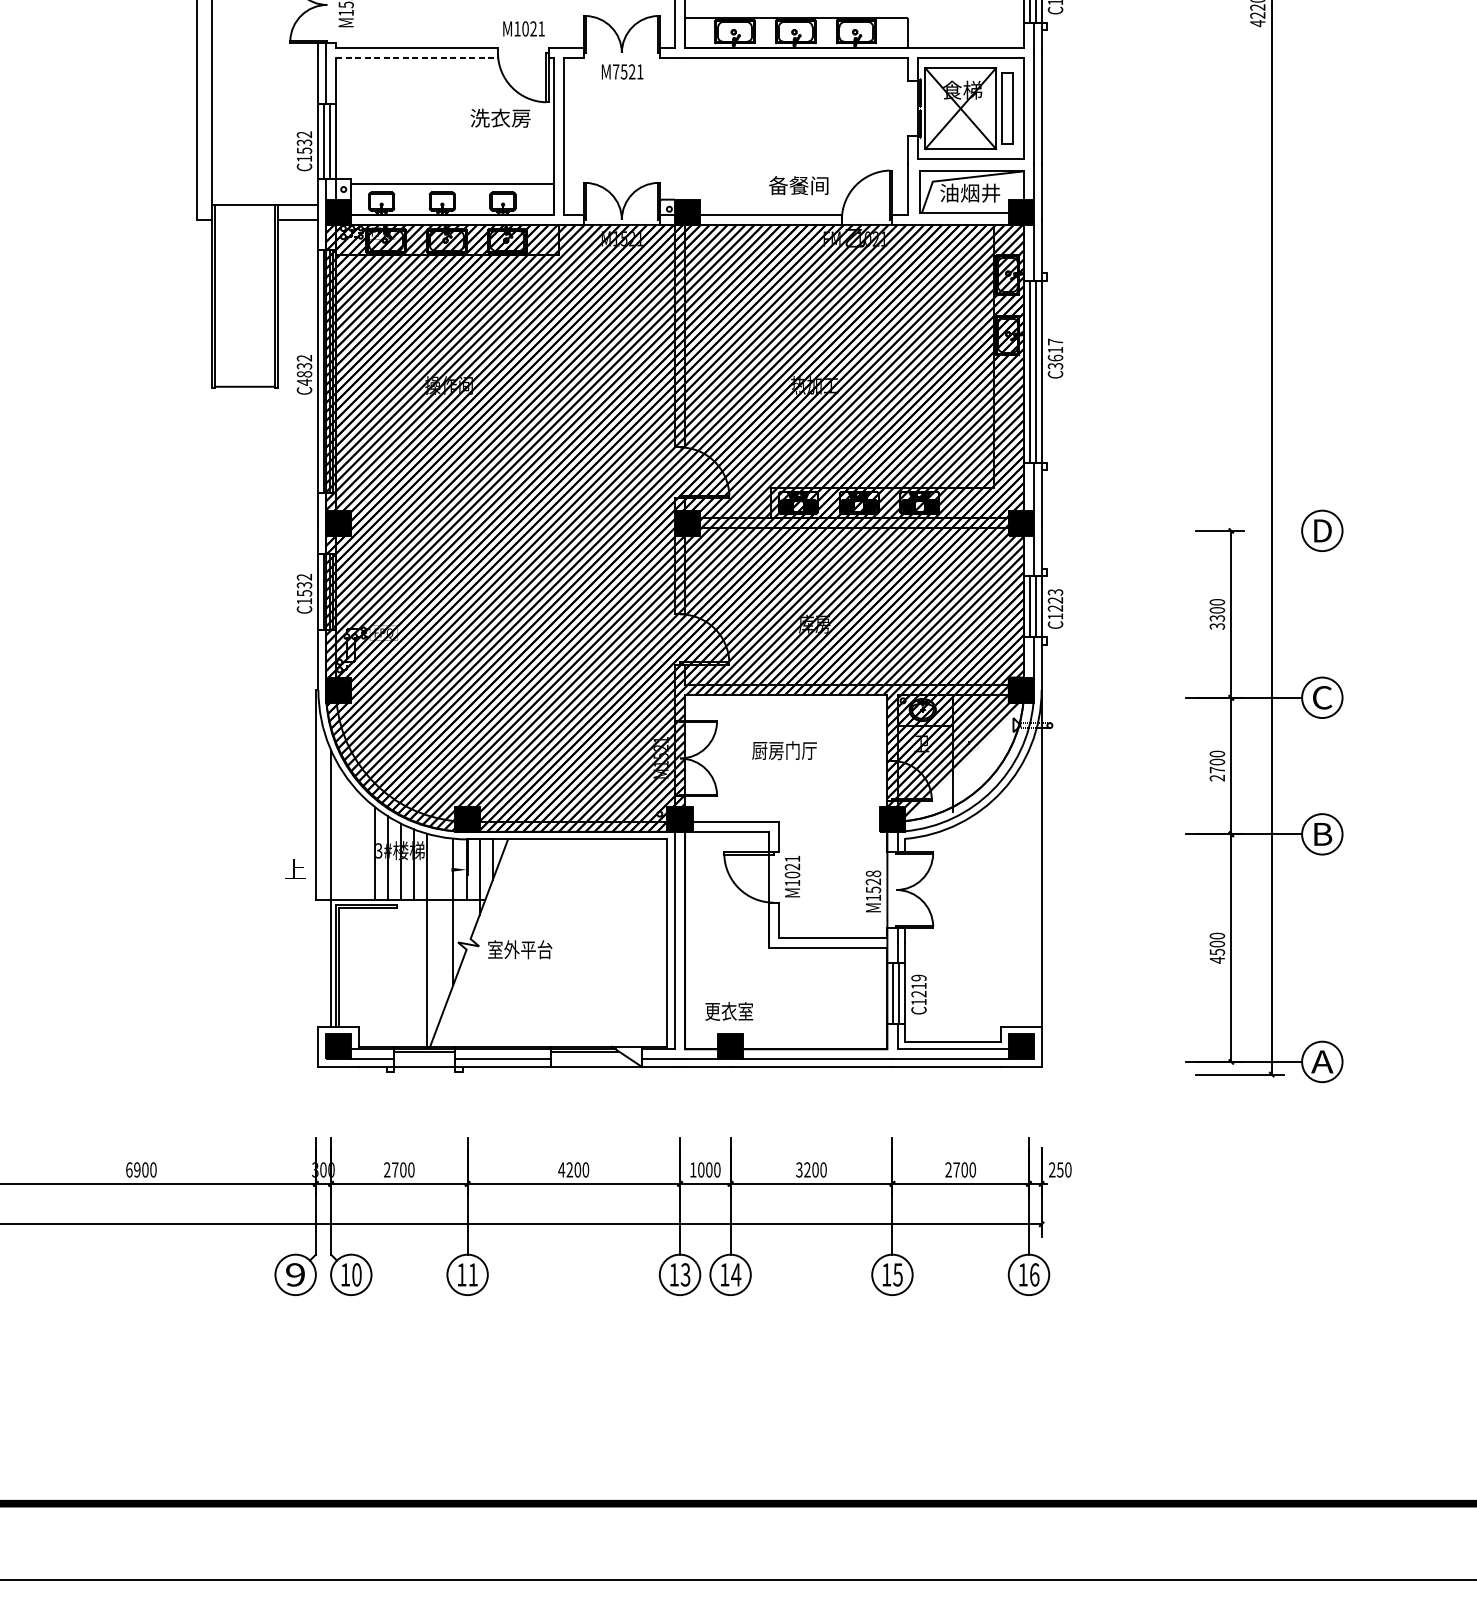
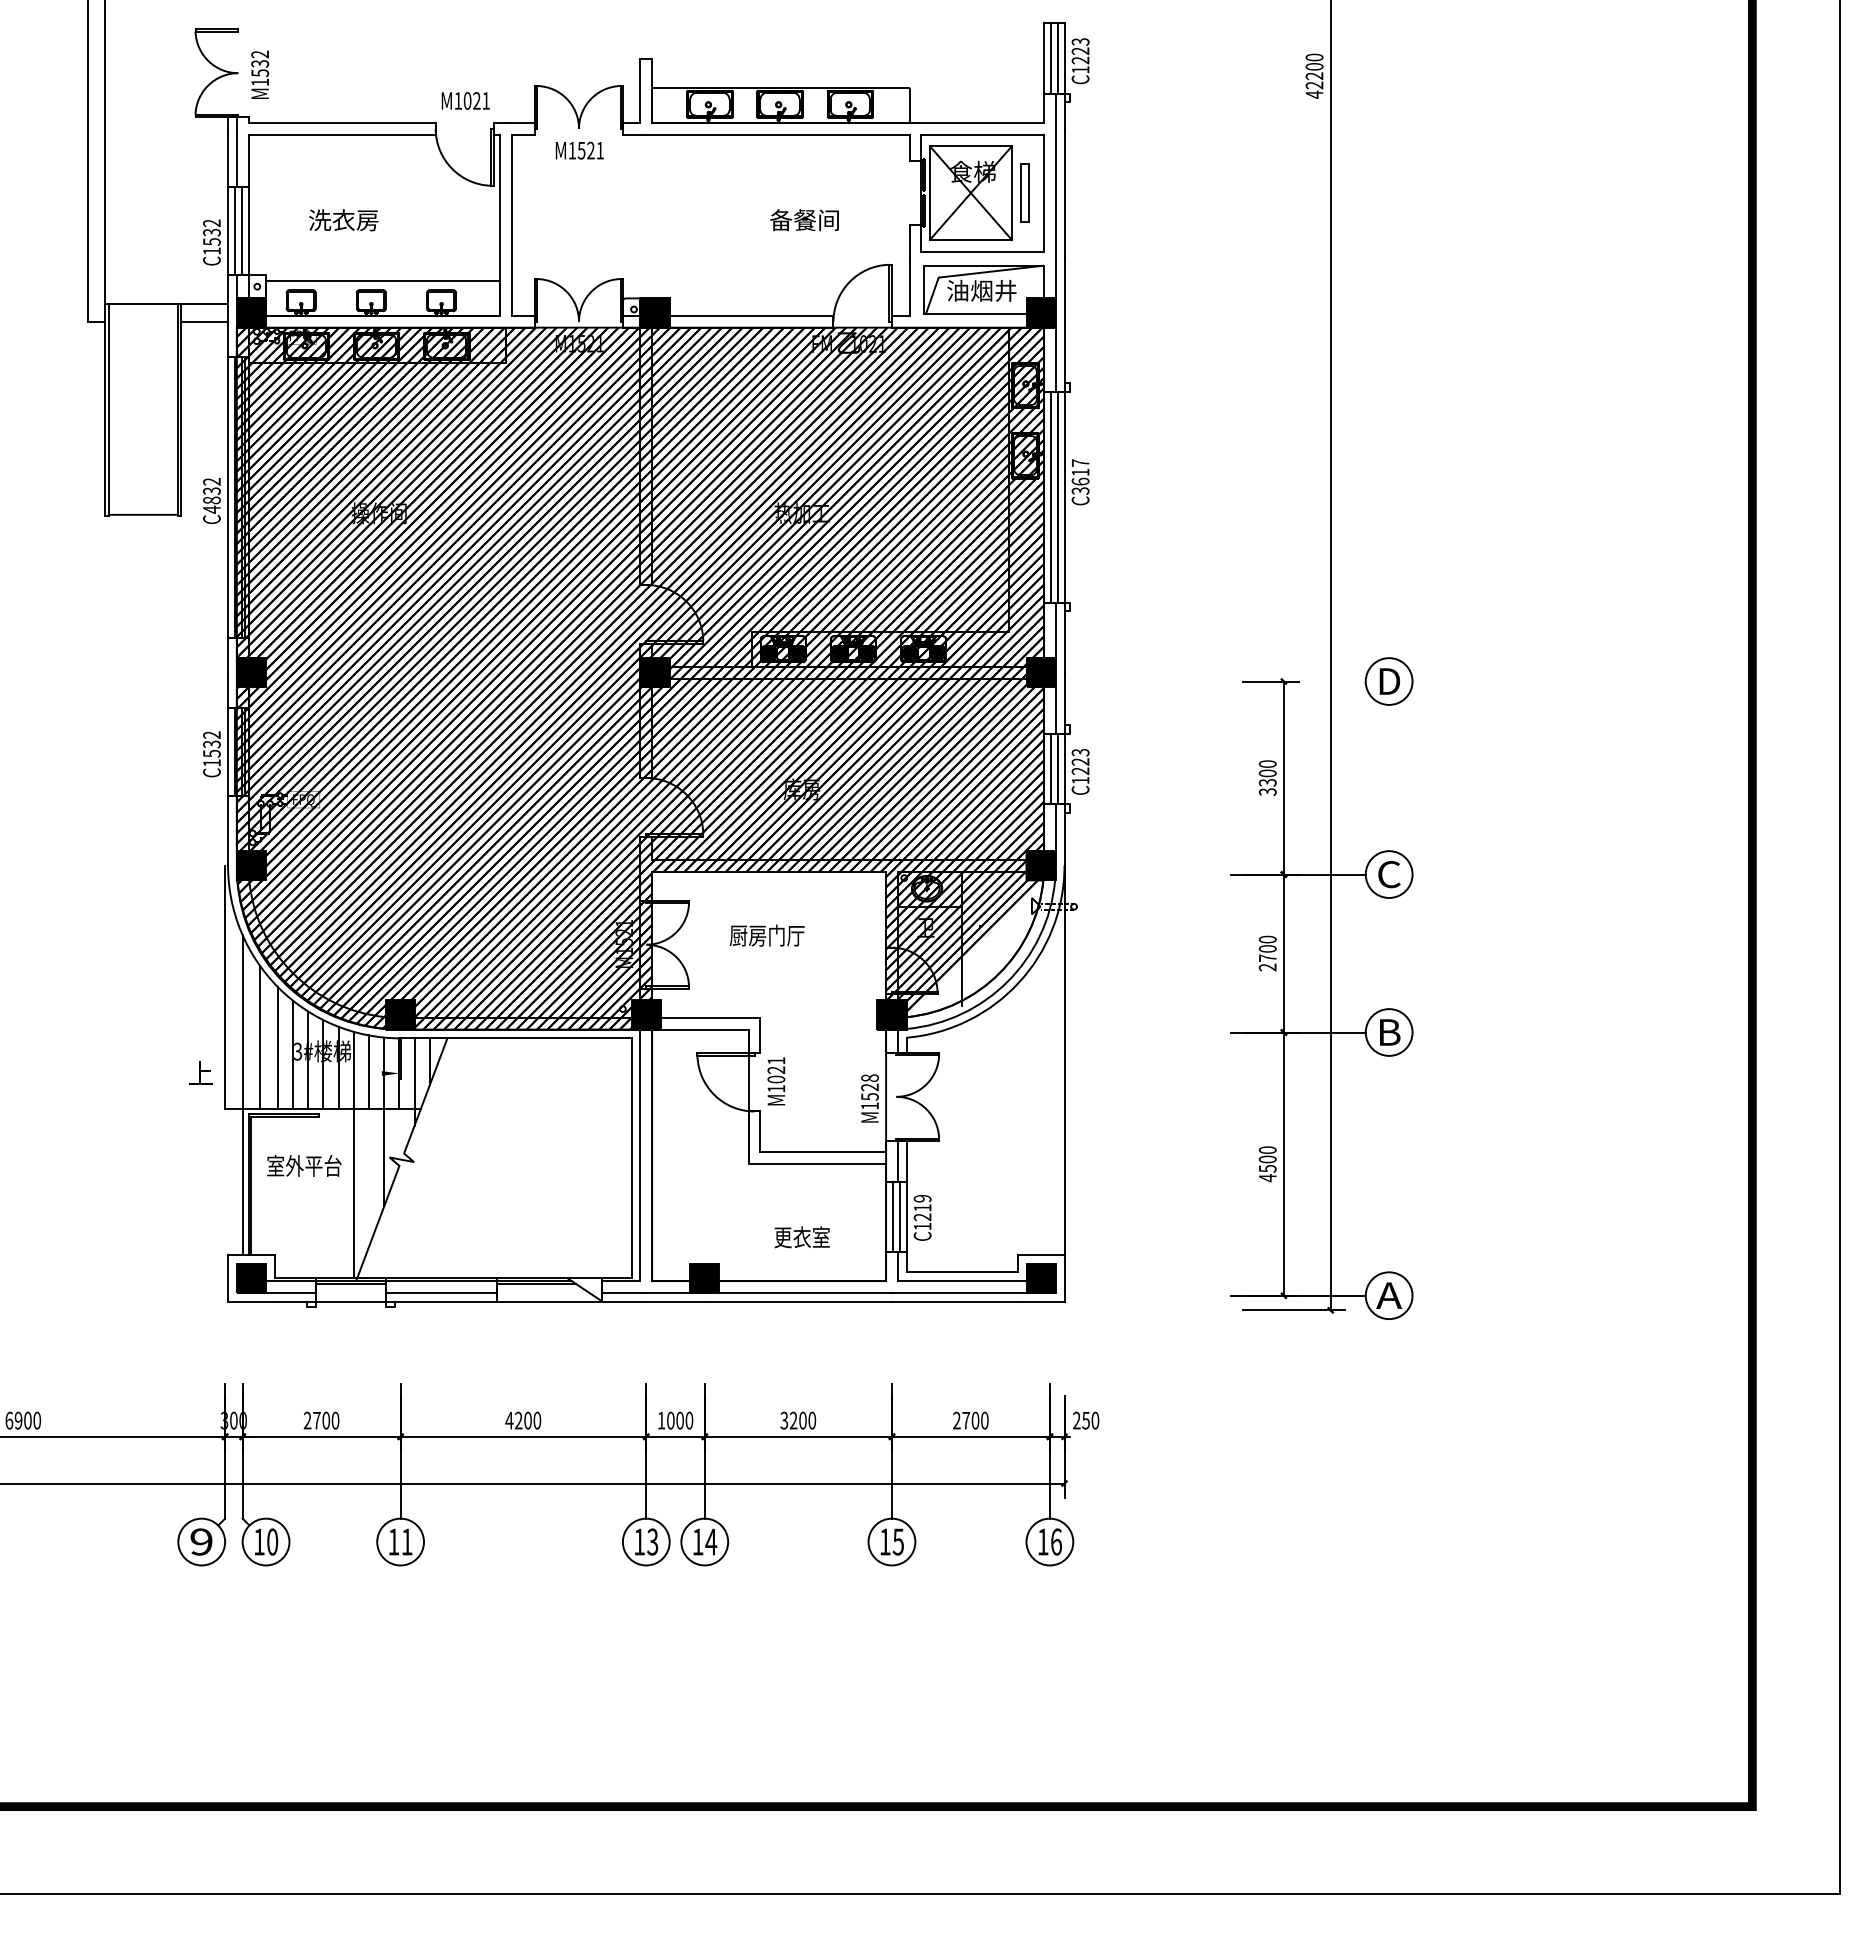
line: (417, 57) -> (342, 134), dashed -> solid
text: (616, 71) -> (572, 150), M7521 -> M1521
part: (1007, 108) -> (1024, 192), size x0.71
text: (500, 118) -> (343, 220), moved
text: (798, 185) -> (804, 220), moved
line: (346, 838) -> (260, 1037), added
line: (361, 847) -> (277, 1047), added
line: (440, 868) -> (369, 1071), added
text: (520, 949) -> (304, 1165), moved
text: (728, 1011) -> (801, 1237), moved

